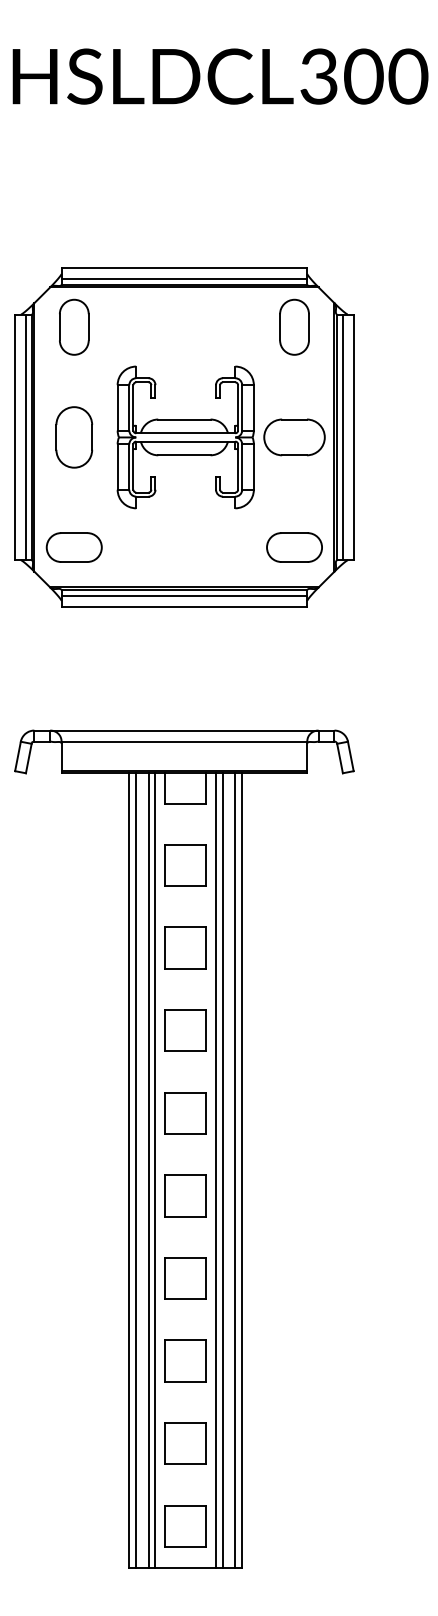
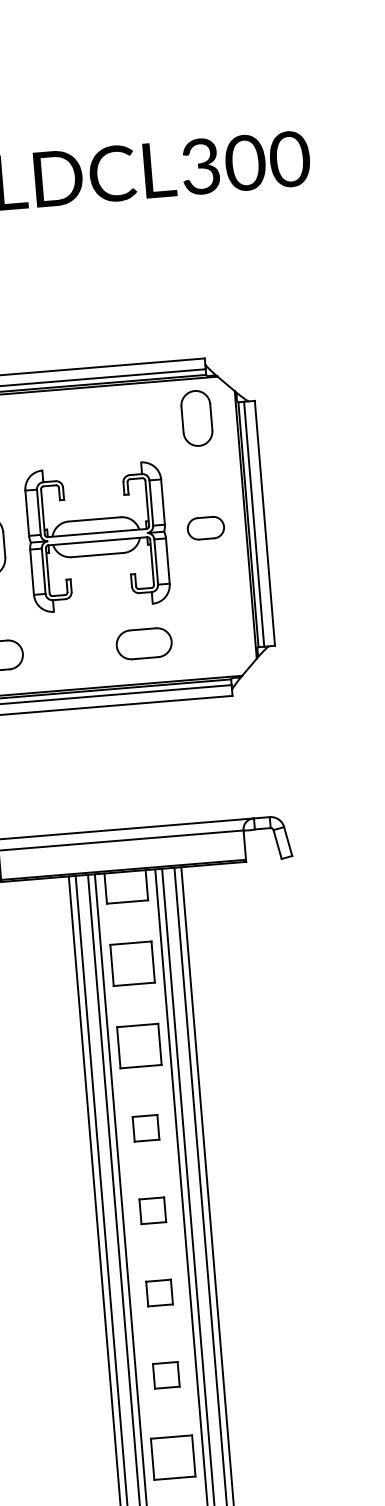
part: (294, 437) -> (205, 528), size x0.6
part: (294, 547) -> (144, 643), moved
part: (185, 1030) -> (145, 1128), size x0.6
part: (185, 1113) -> (152, 1210), size x0.6
part: (185, 1195) -> (159, 1292), size x0.6
part: (185, 1278) -> (166, 1375), size x0.6

